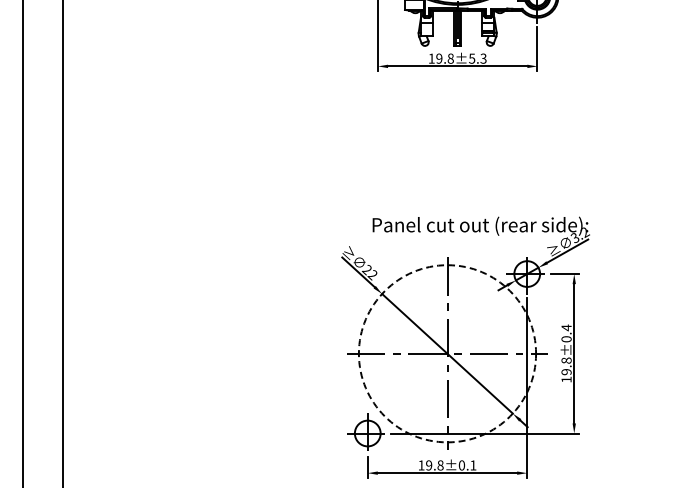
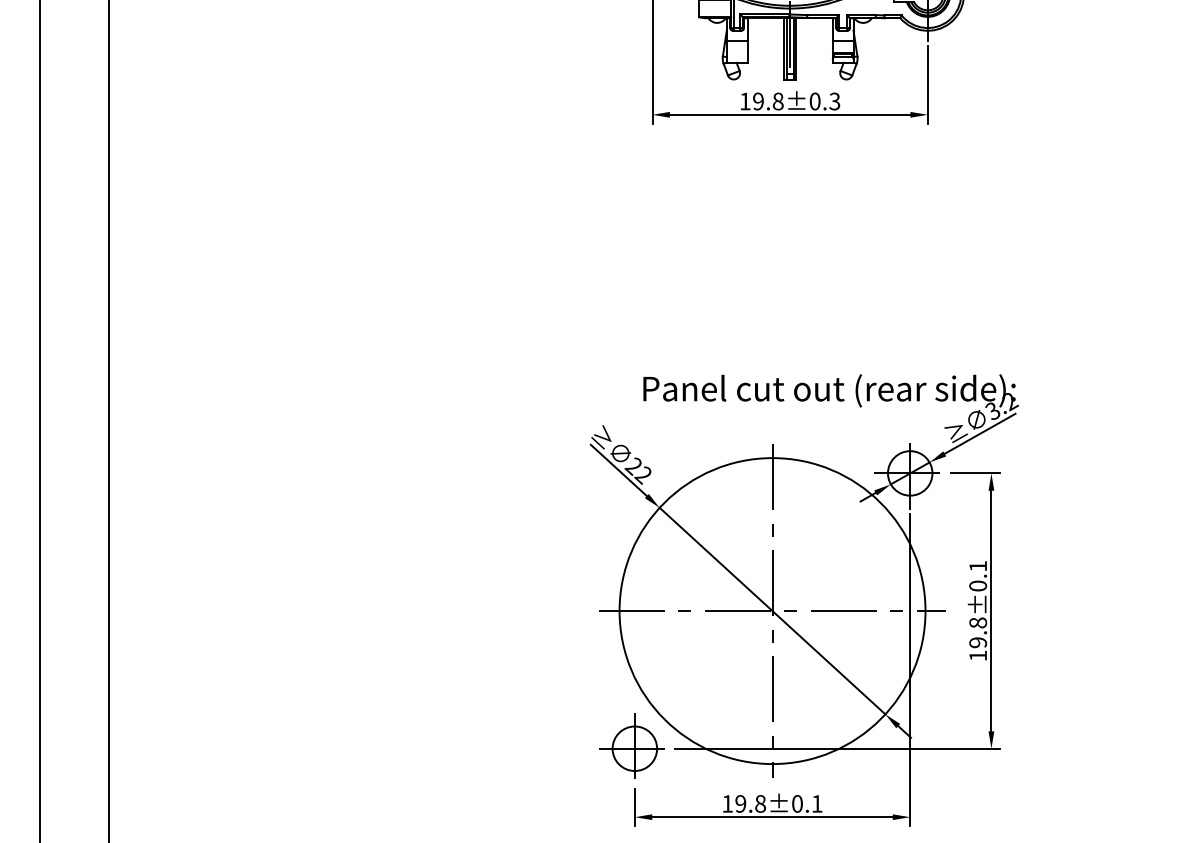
text: (472, 58) -> (815, 101), 19.8±5.3 -> 19.8±0.3
text: (566, 327) -> (978, 565), 19.8±0.4 -> 19.8±0.1
circle: (447, 353) -> (772, 610), dashed -> solid

